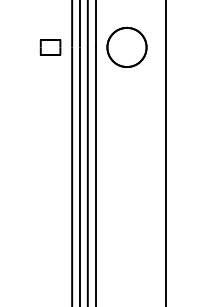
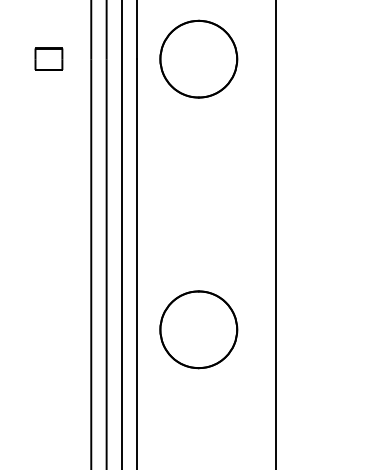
part: (50, 47) -> (48, 59), size x0.7
part: (126, 184) -> (197, 327), added

